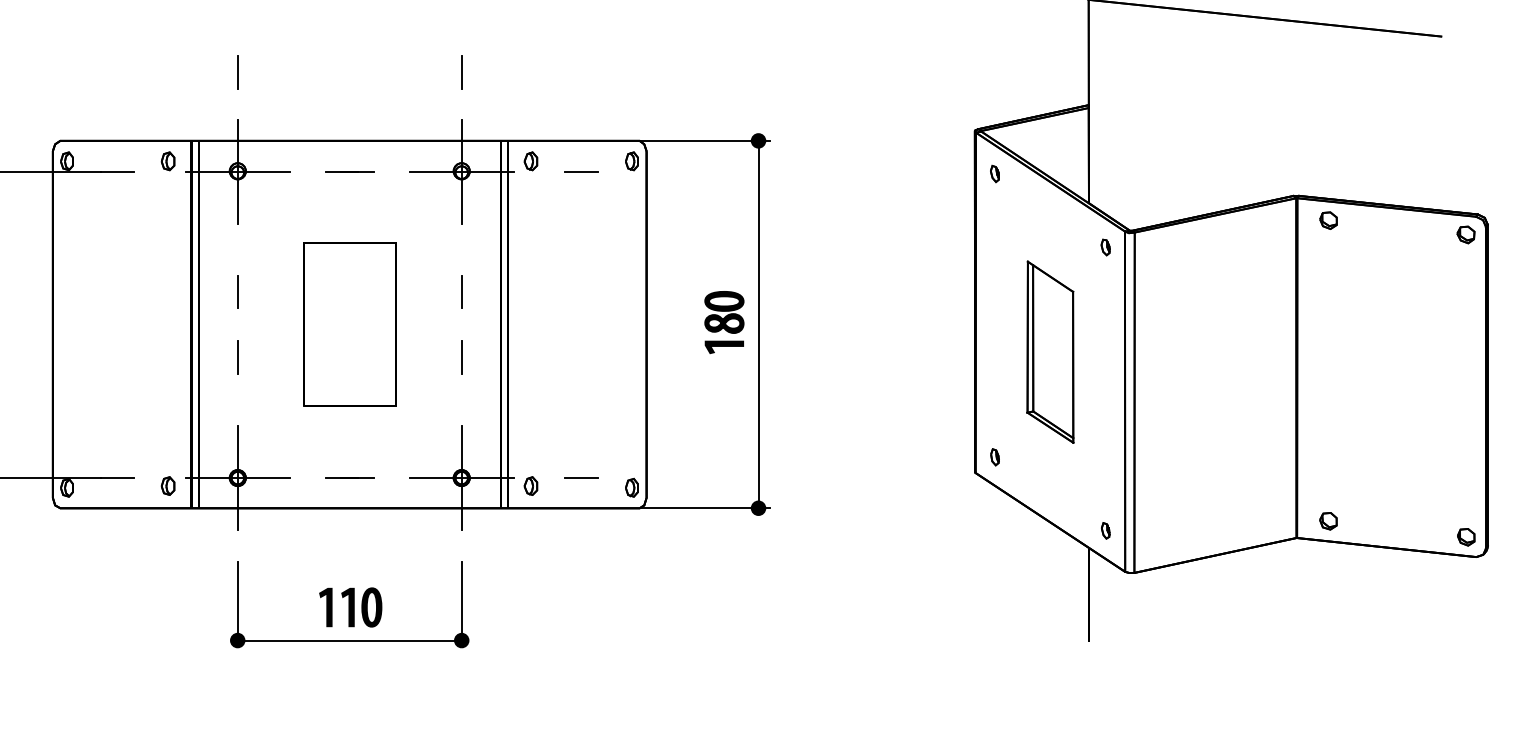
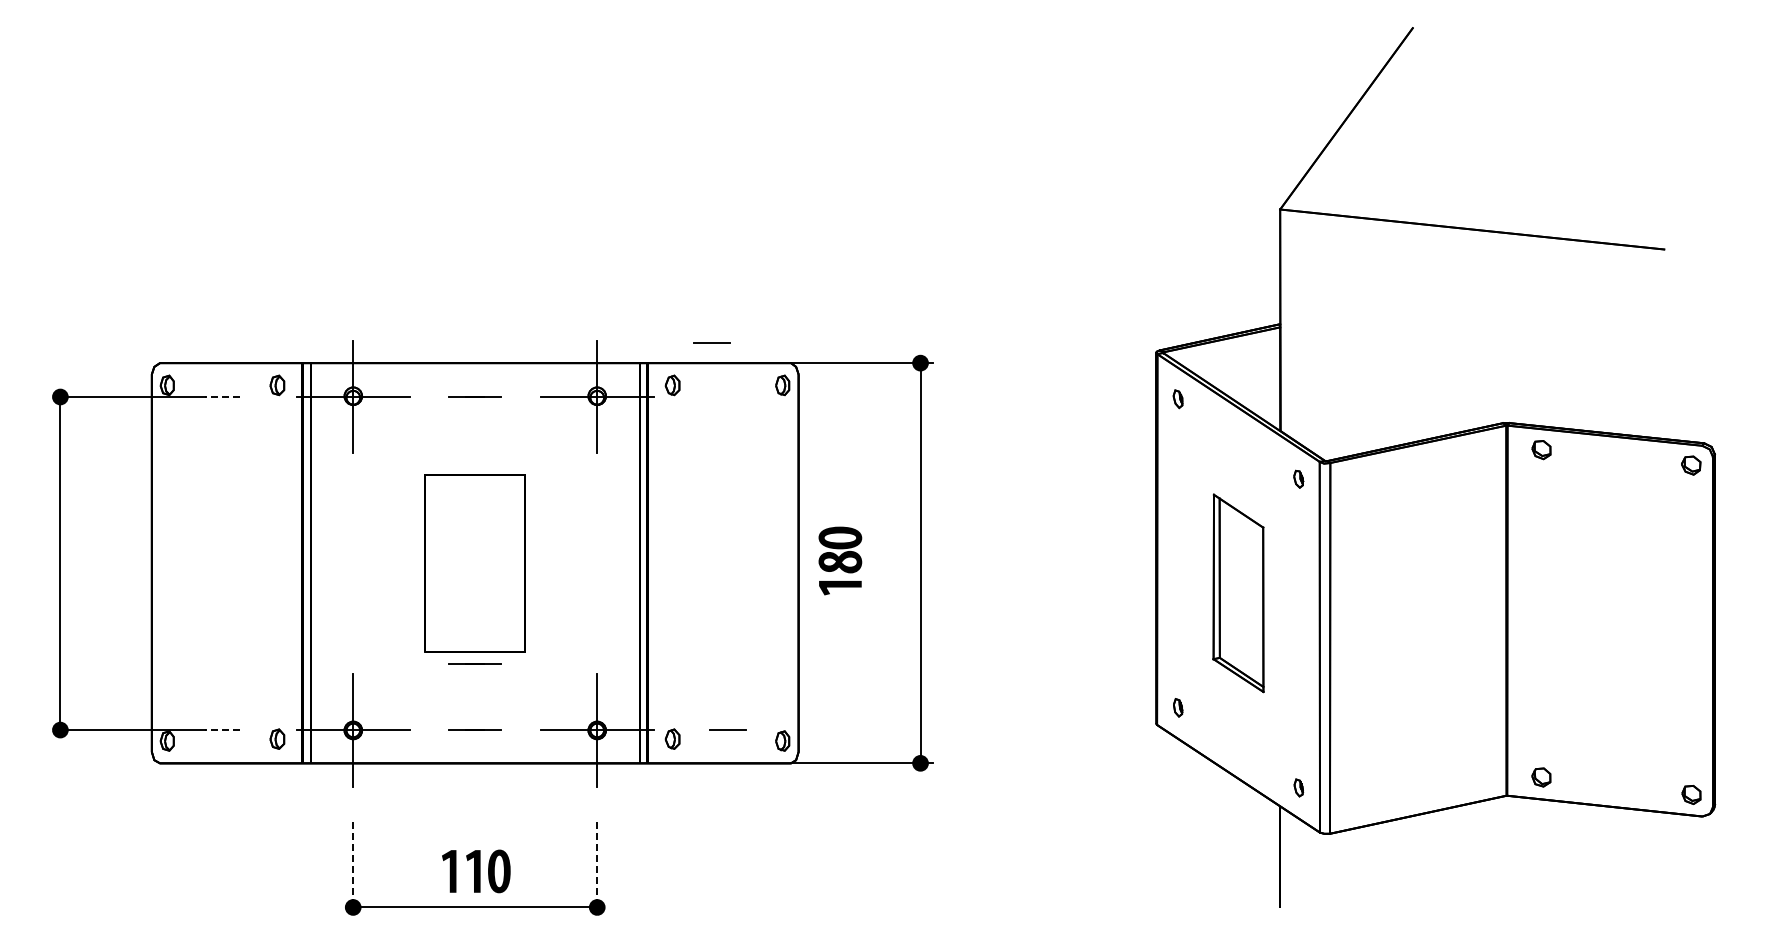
line: (237, 72) -> (353, 288), removed
line: (461, 72) -> (597, 288), removed
line: (581, 171) -> (711, 342), moved
line: (117, 172) -> (222, 397), solid -> dashed
line: (237, 291) -> (353, 527), removed
line: (461, 291) -> (597, 527), removed
part: (724, 322) -> (840, 560), moved
line: (237, 357) -> (353, 599), removed
line: (461, 357) -> (597, 599), removed
line: (349, 416) -> (474, 663), added
line: (117, 478) -> (222, 730), solid -> dashed
line: (237, 601) -> (353, 864), solid -> dashed
line: (461, 601) -> (597, 864), solid -> dashed

